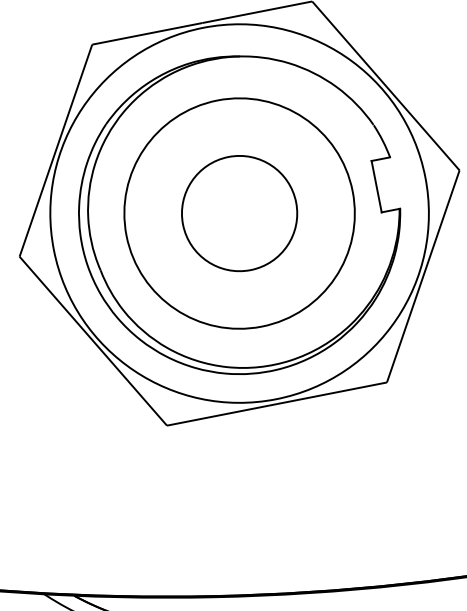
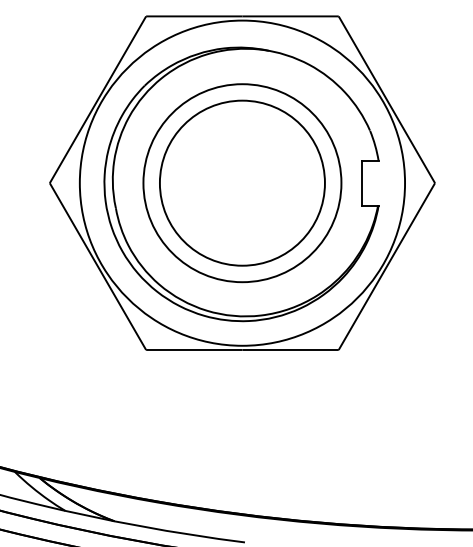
circle: (238, 212) -> (241, 182), size x1.67

